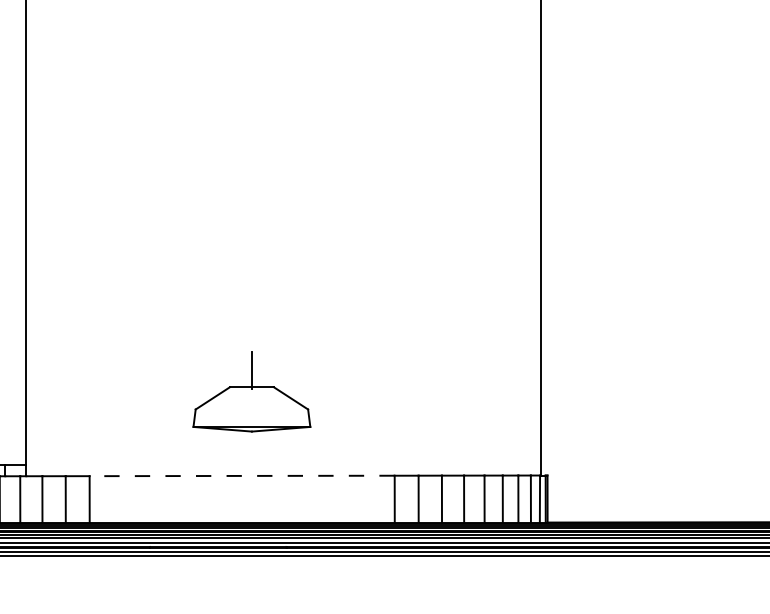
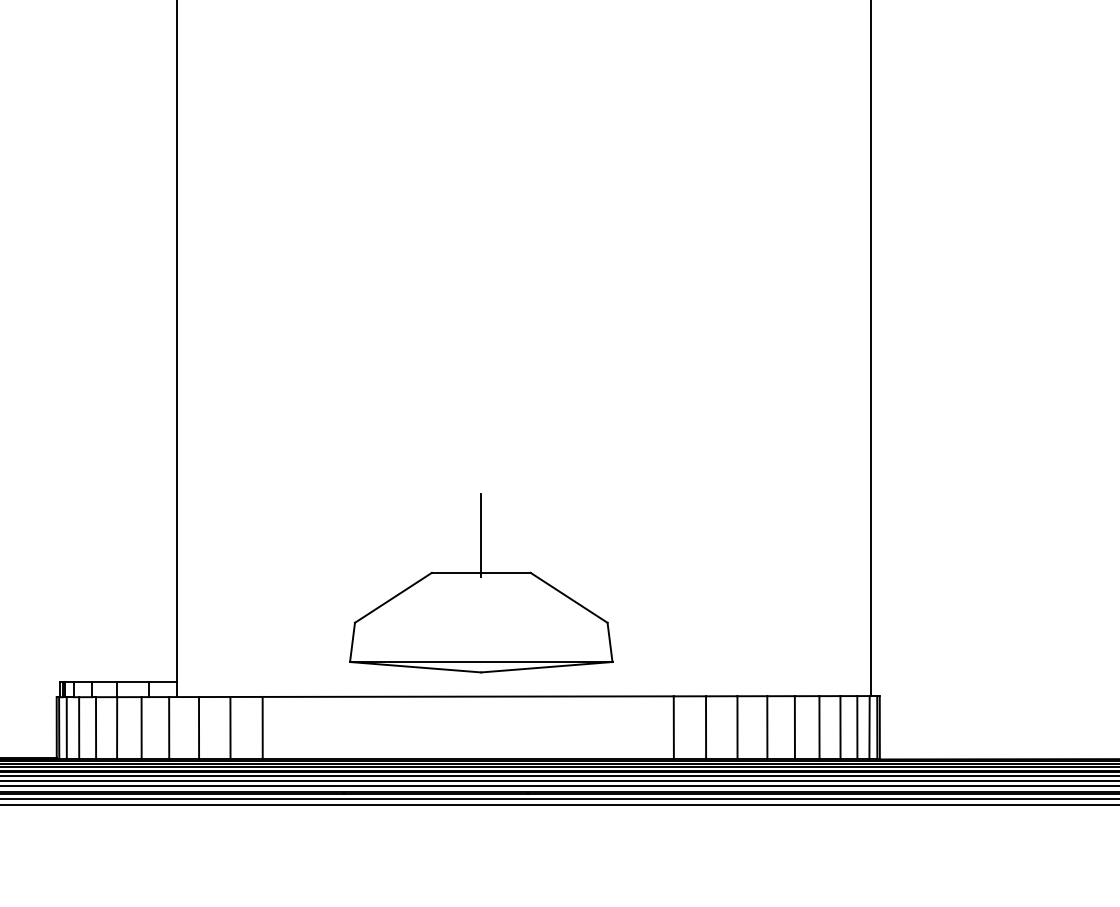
part: (252, 391) -> (481, 583), size x1.67
line: (242, 475) -> (468, 696), dashed -> solid

